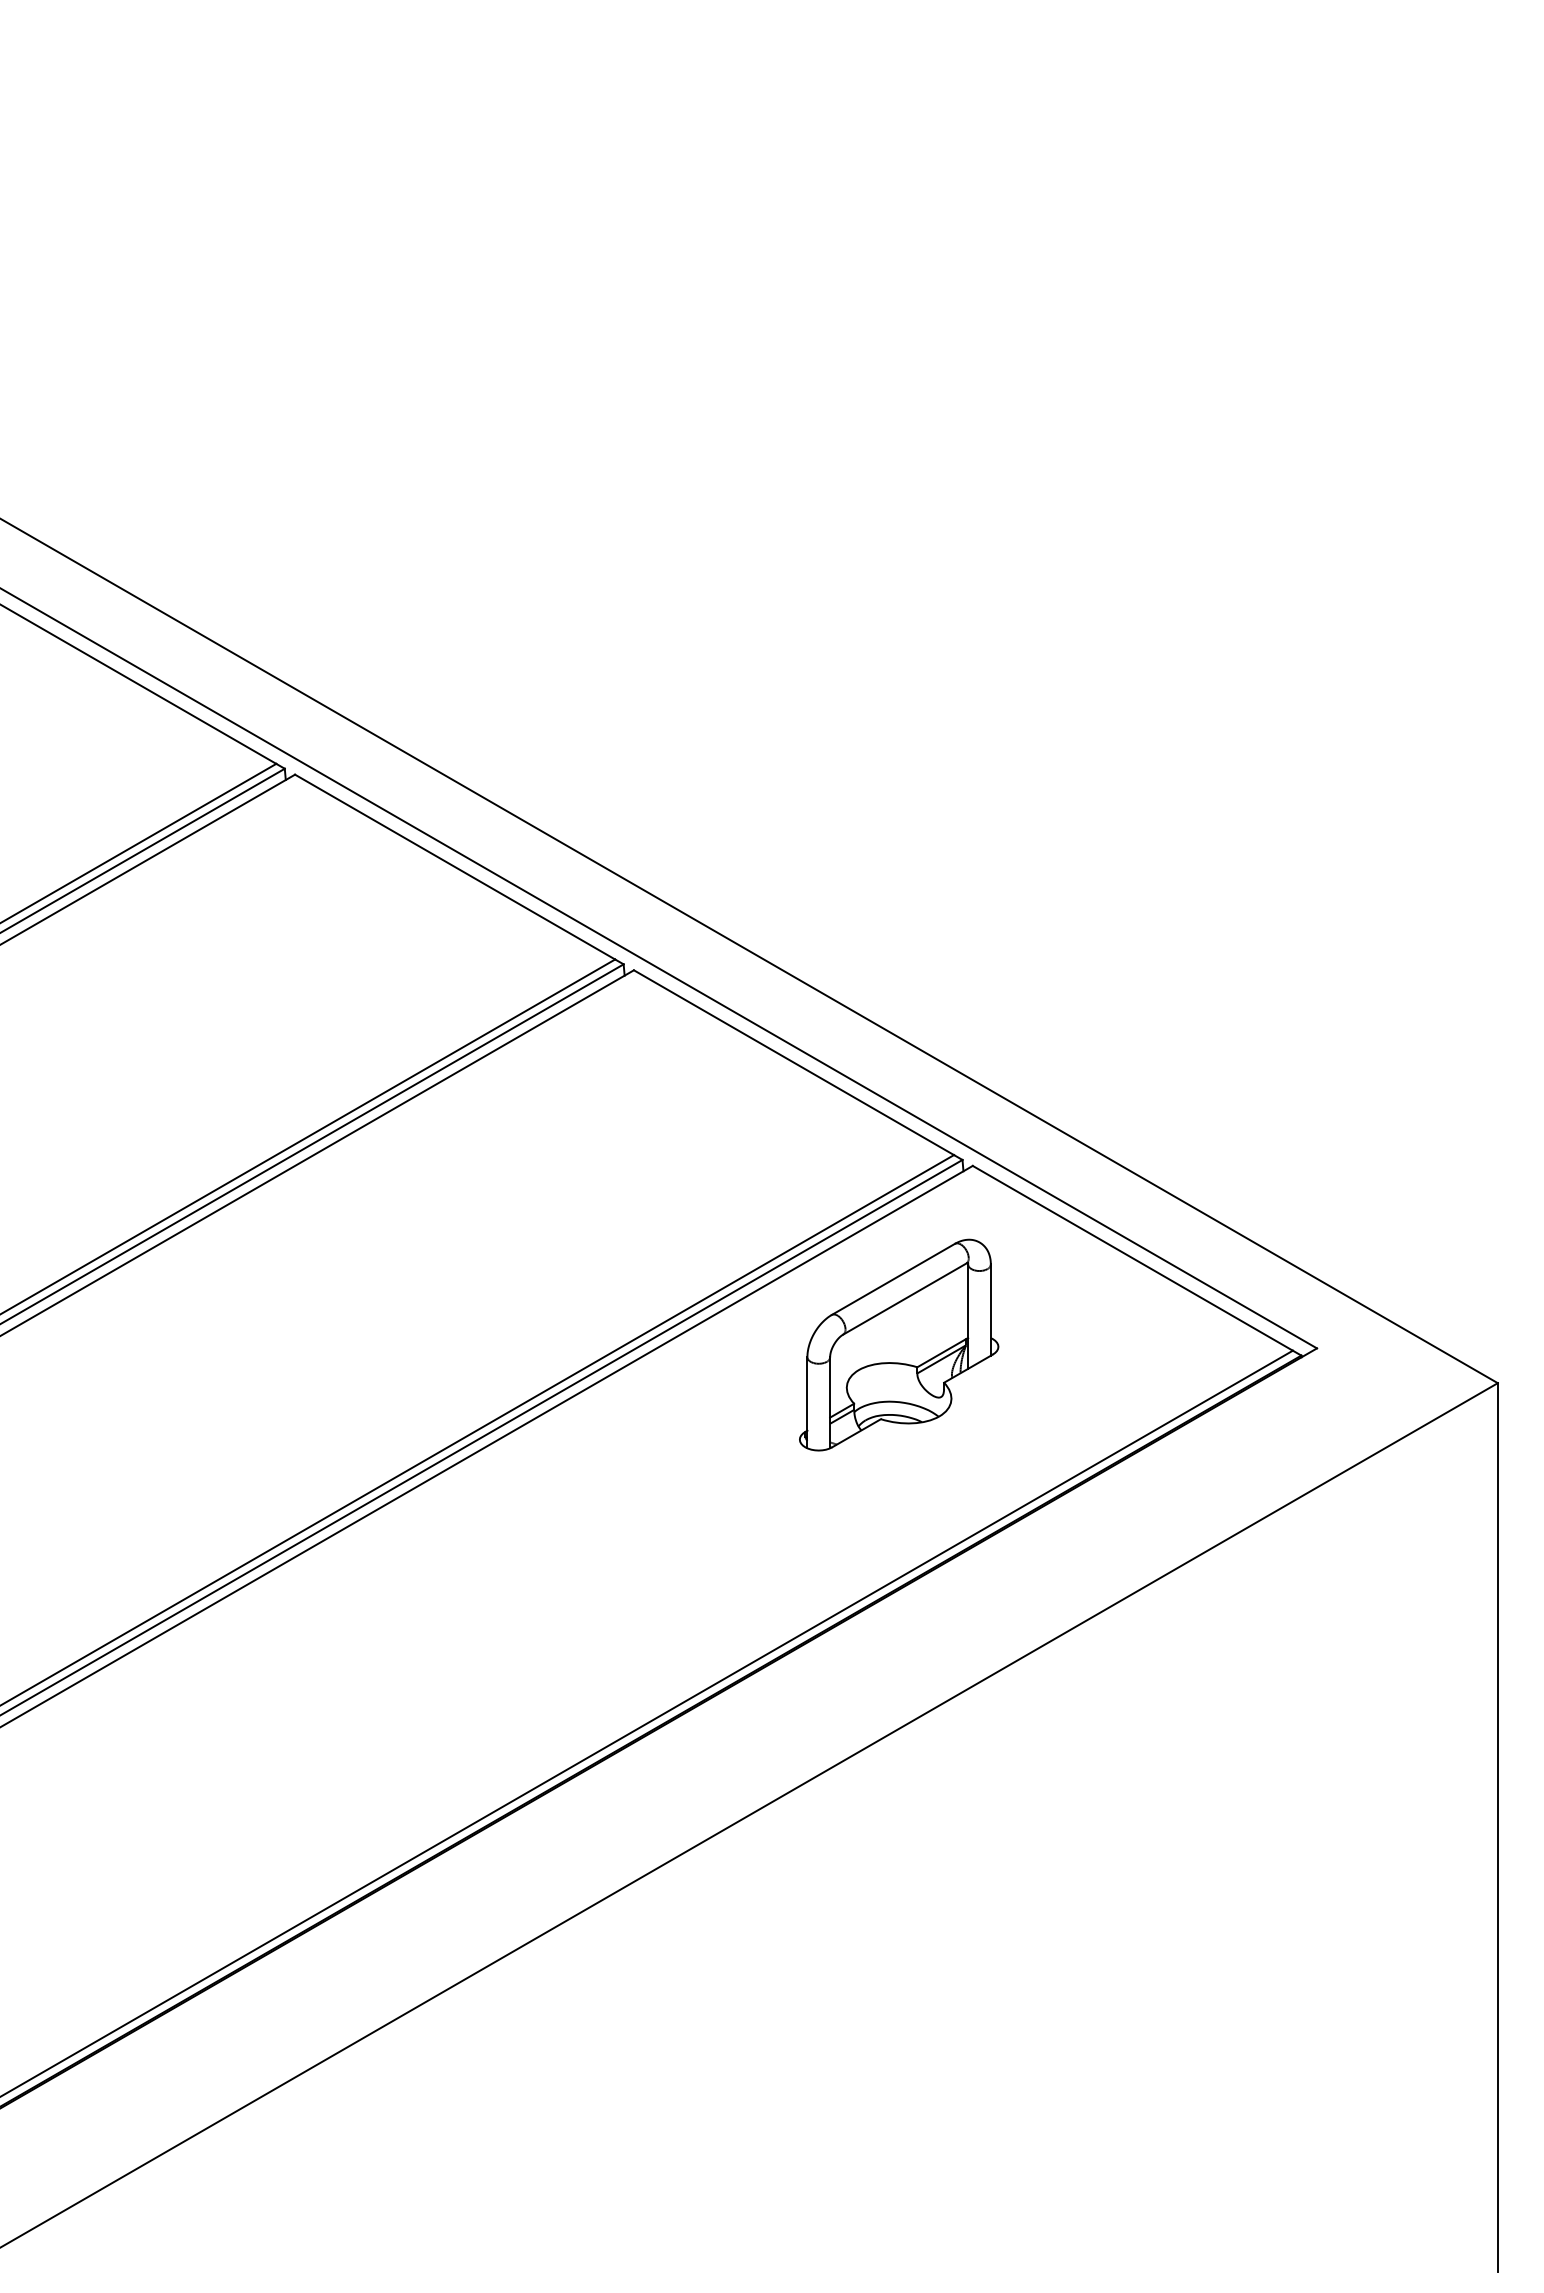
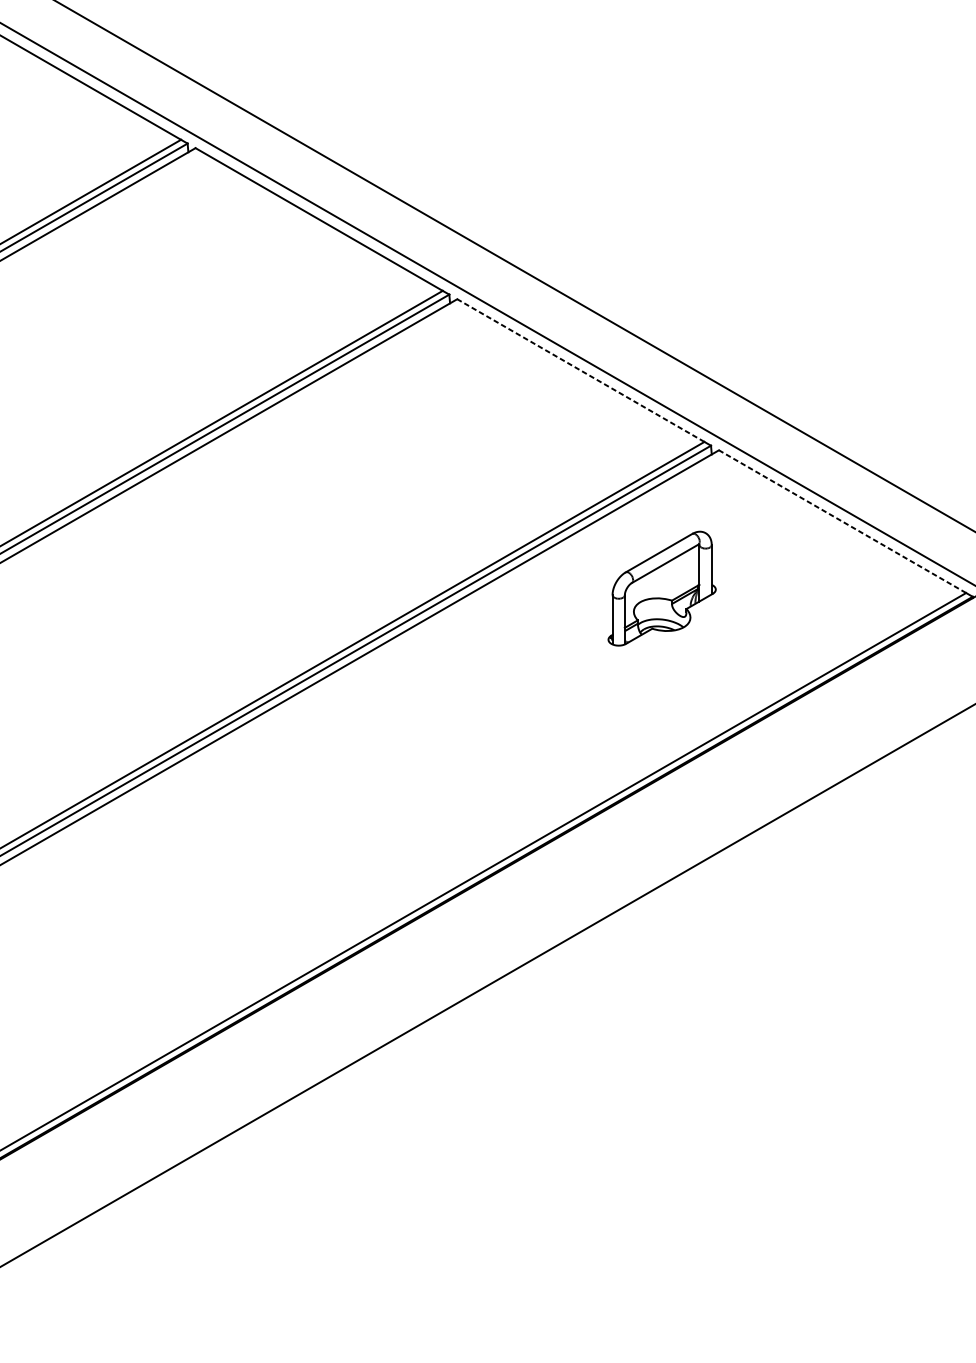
line: (793, 1062) -> (580, 370), solid -> dashed
line: (1132, 1258) -> (842, 521), solid -> dashed
part: (899, 1344) -> (662, 588), size x0.7

